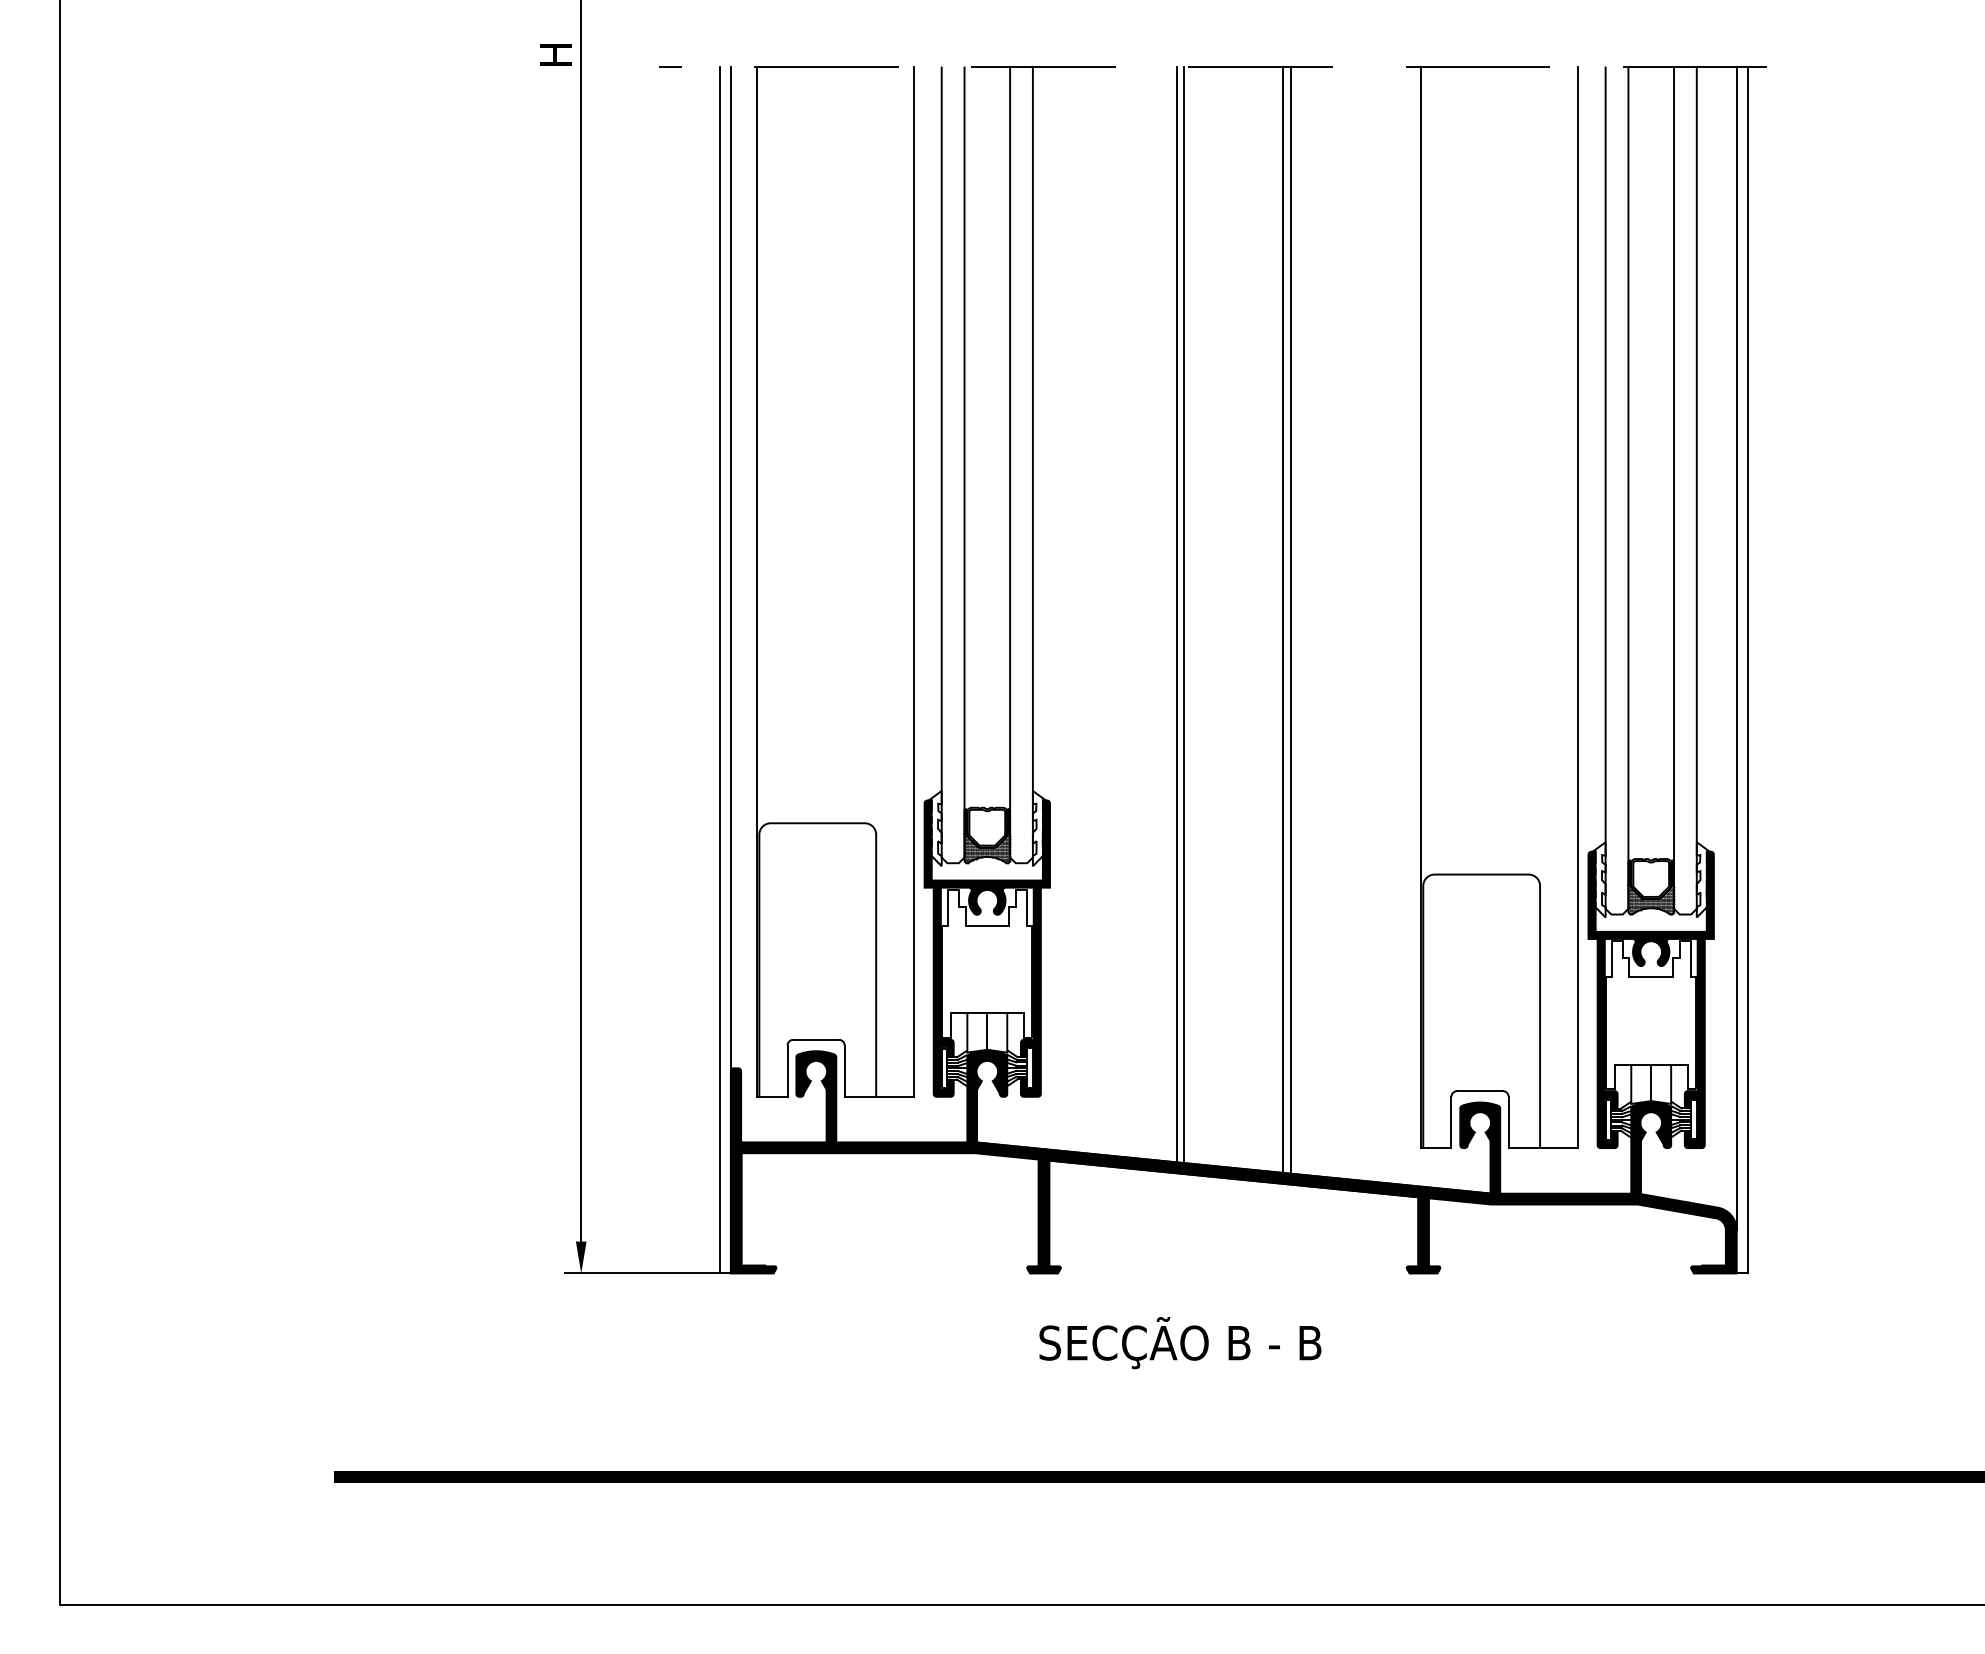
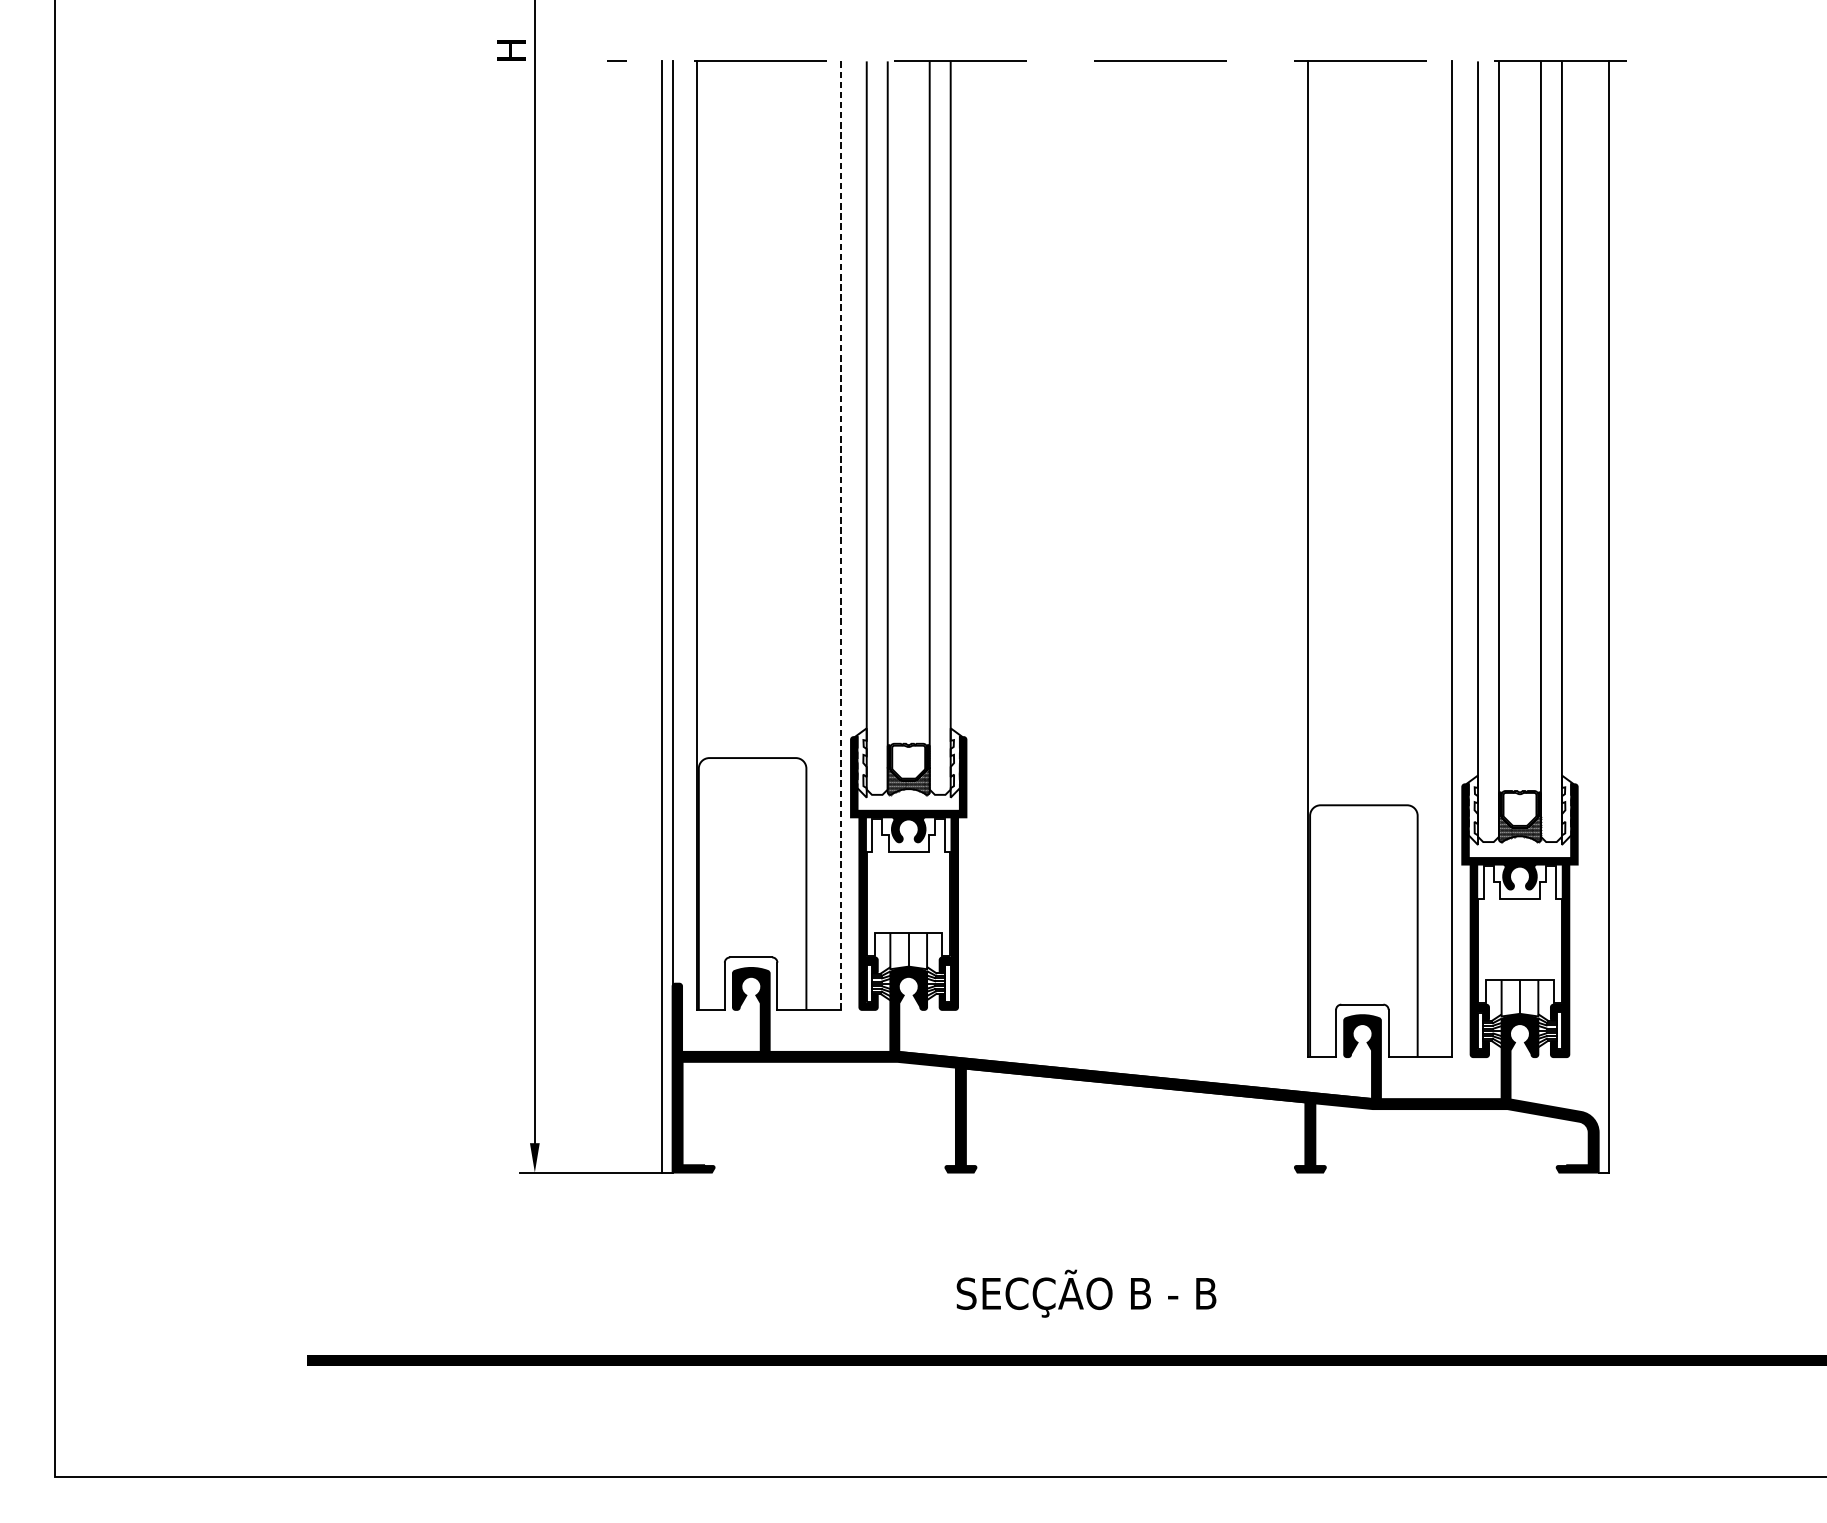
line: (913, 582) -> (840, 536), solid -> dashed
line: (1176, 614) -> (1082, 565), removed
line: (1184, 614) -> (1090, 565), removed
line: (1283, 619) -> (1181, 570), removed
line: (1290, 619) -> (1187, 570), removed
line: (1736, 648) -> (1598, 597), removed
text: (1180, 1343) -> (1086, 1294), moved

